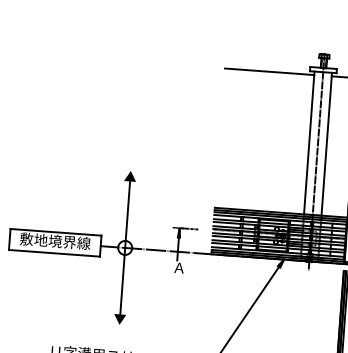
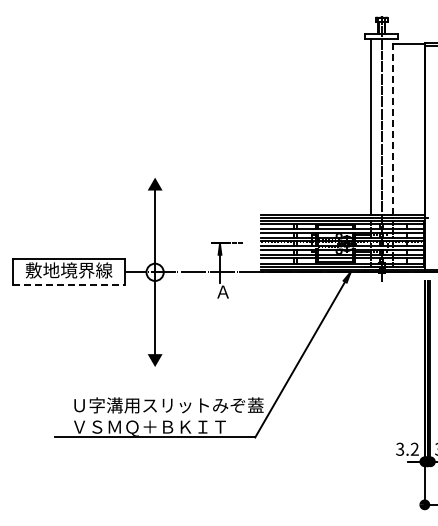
line: (269, 71) -> (315, 43), removed
line: (326, 144) -> (392, 127), solid -> dashed
line: (54, 253) -> (69, 285), solid -> dashed

